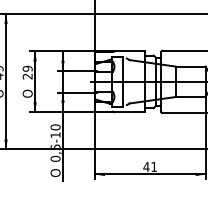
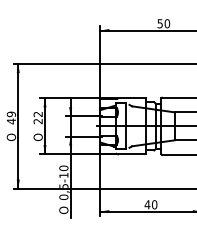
text: (26, 68) -> (37, 114), 29 -> 22
text: (154, 166) -> (154, 204), 41 -> 40

